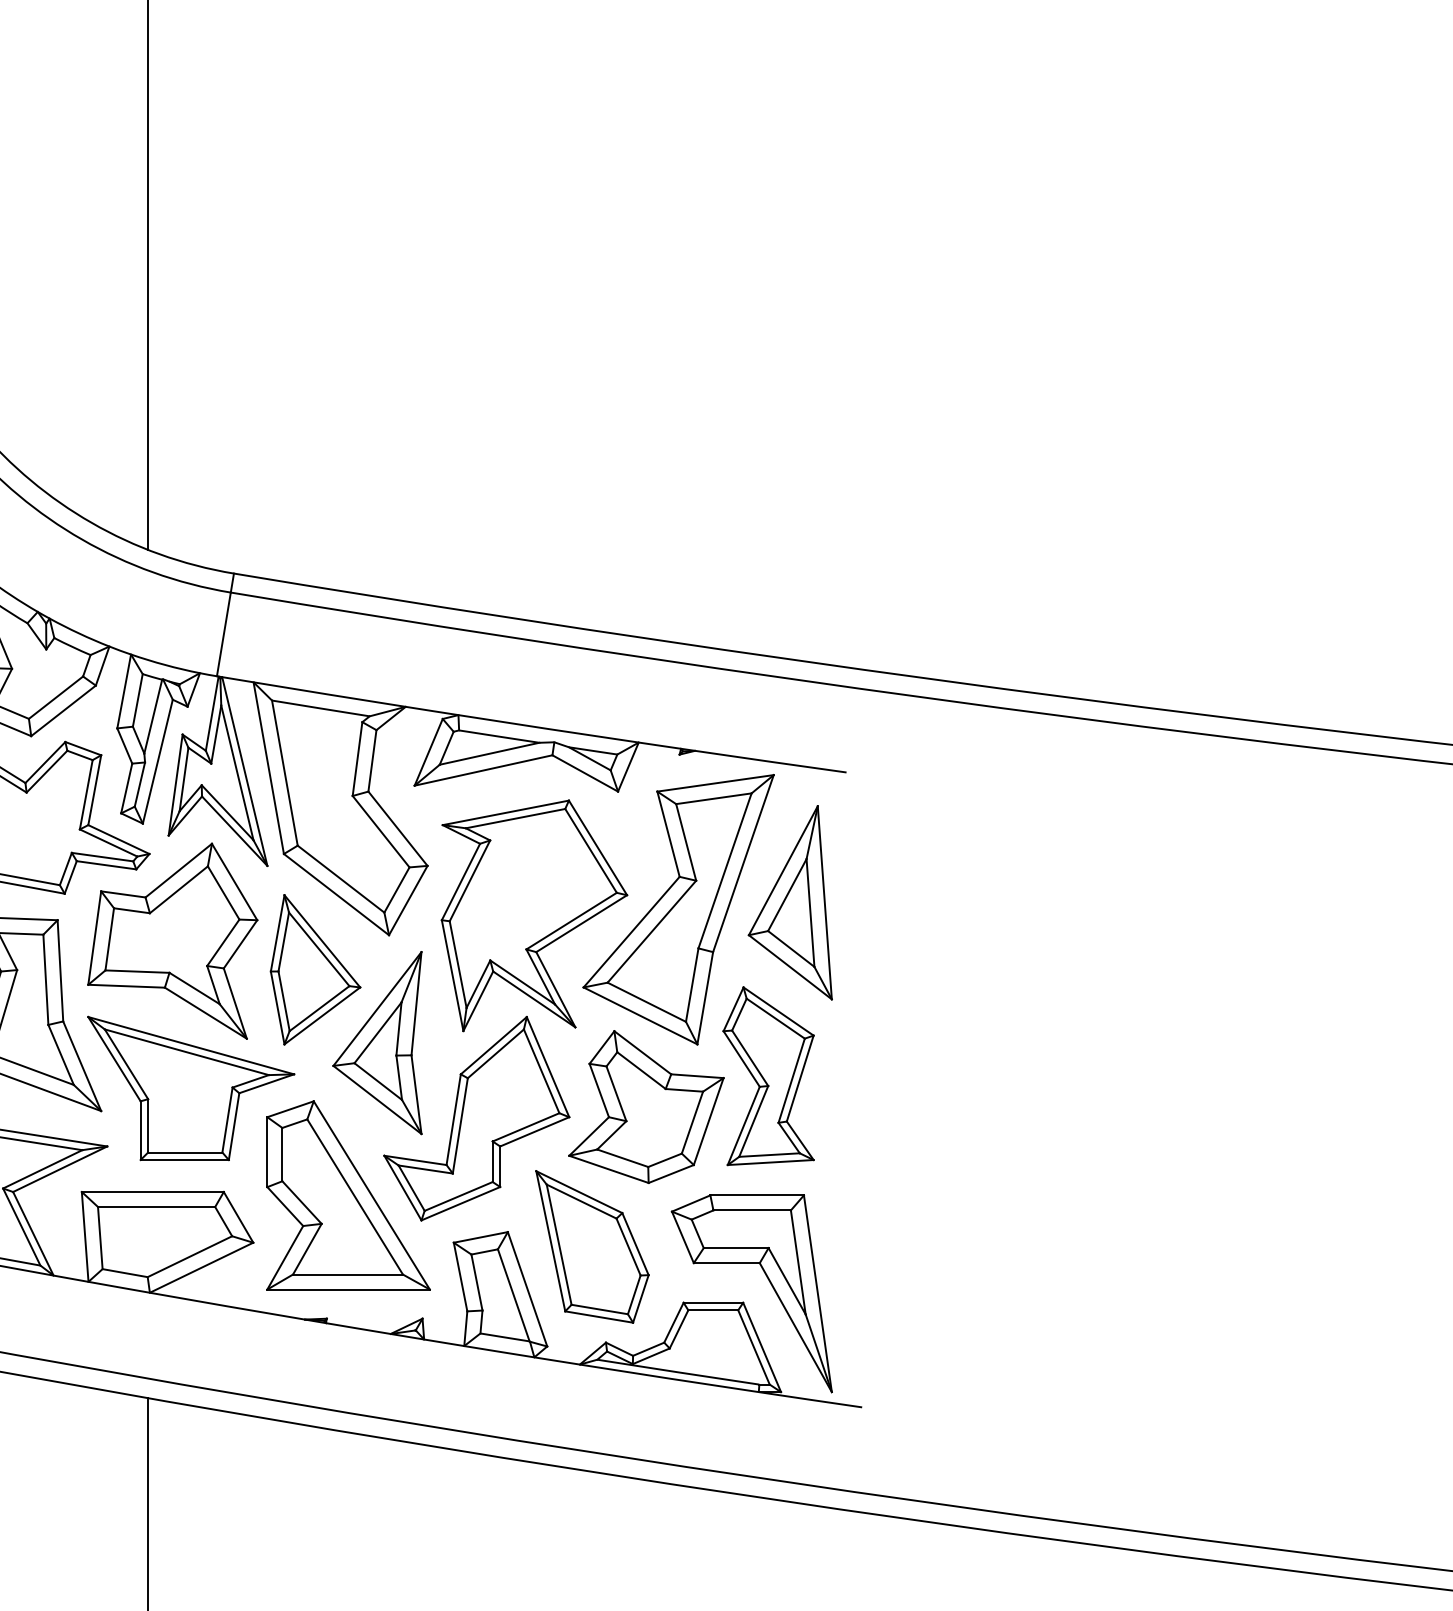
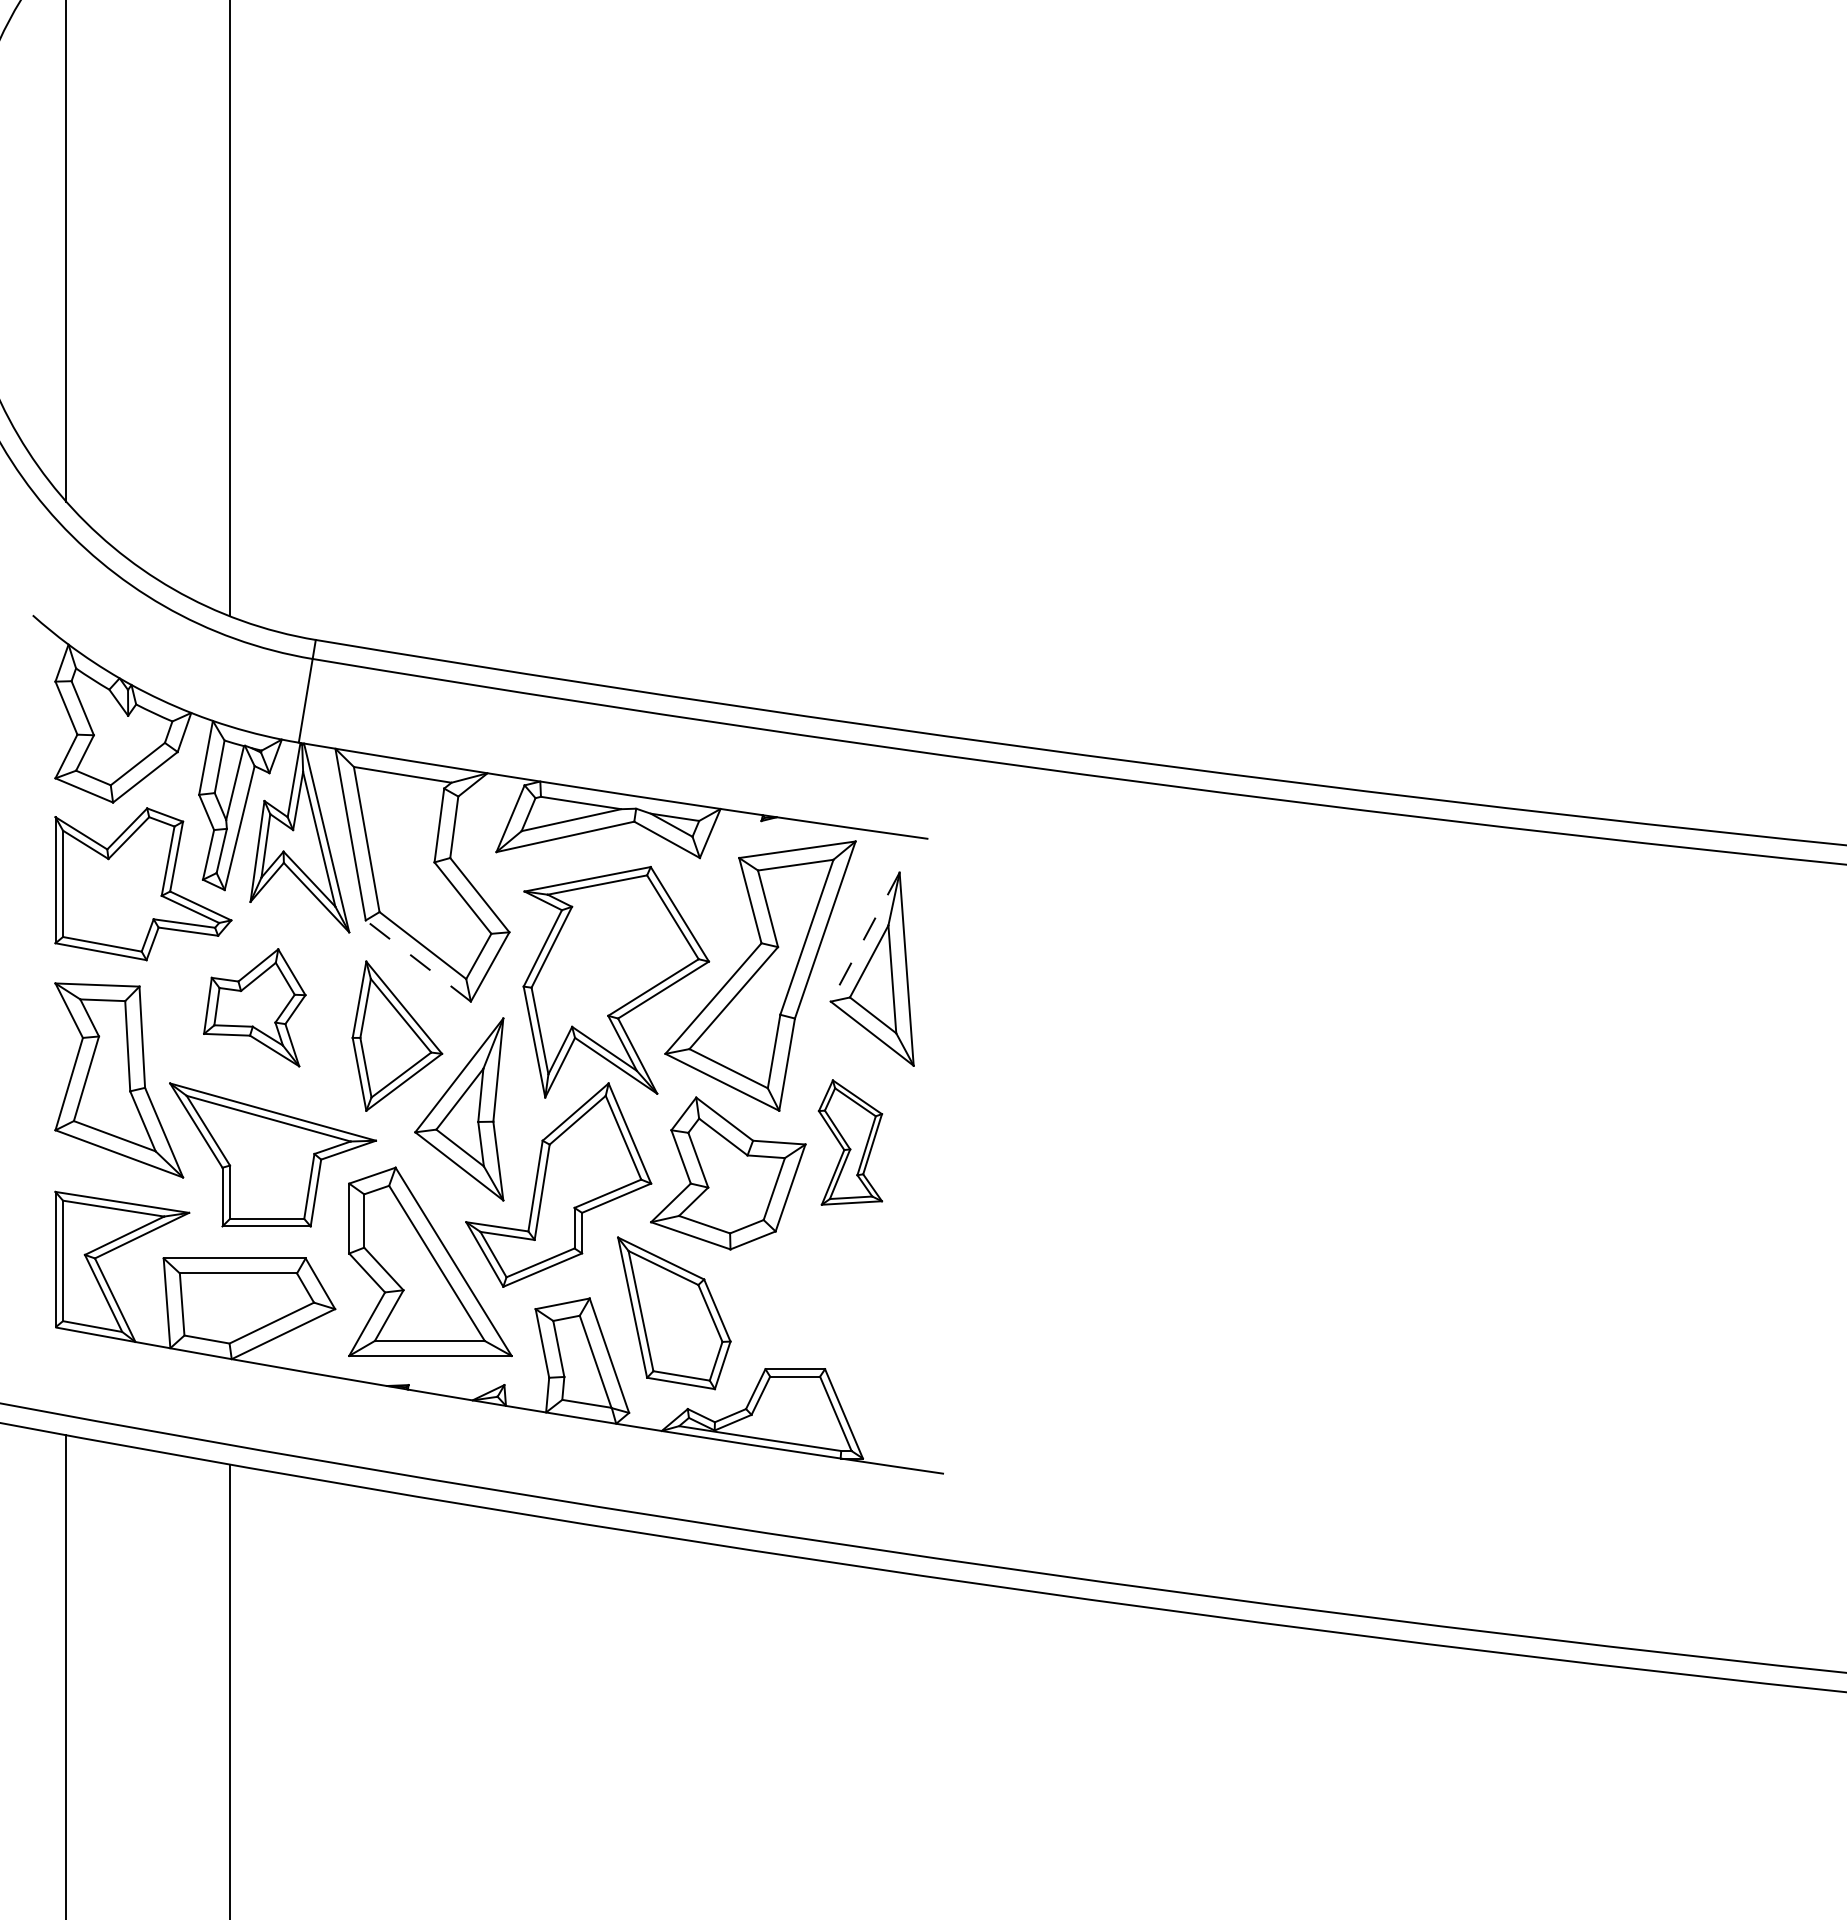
line: (782, 871) -> (864, 937), solid -> dashed
line: (335, 894) -> (417, 960), solid -> dashed
part: (172, 941) -> (254, 1007), size x0.6
part: (768, 1076) -> (850, 1142), size x0.7
part: (769, 1283) -> (851, 1349), removed

